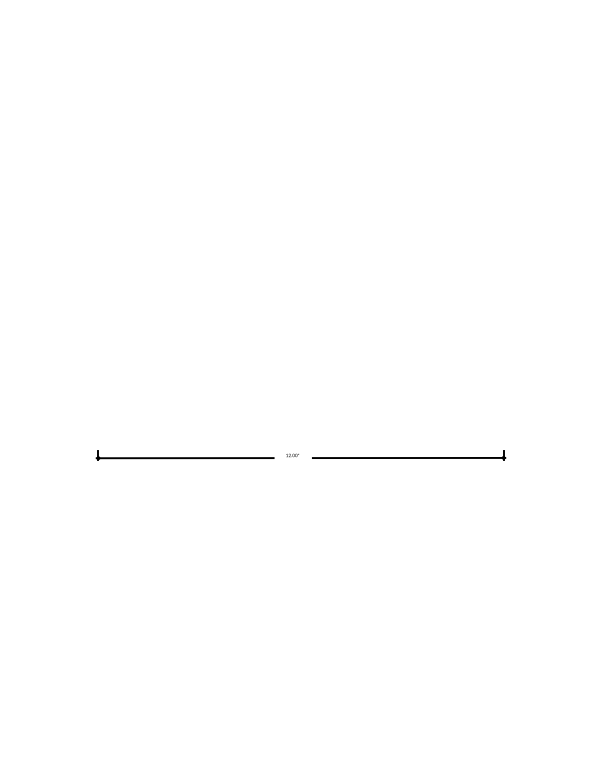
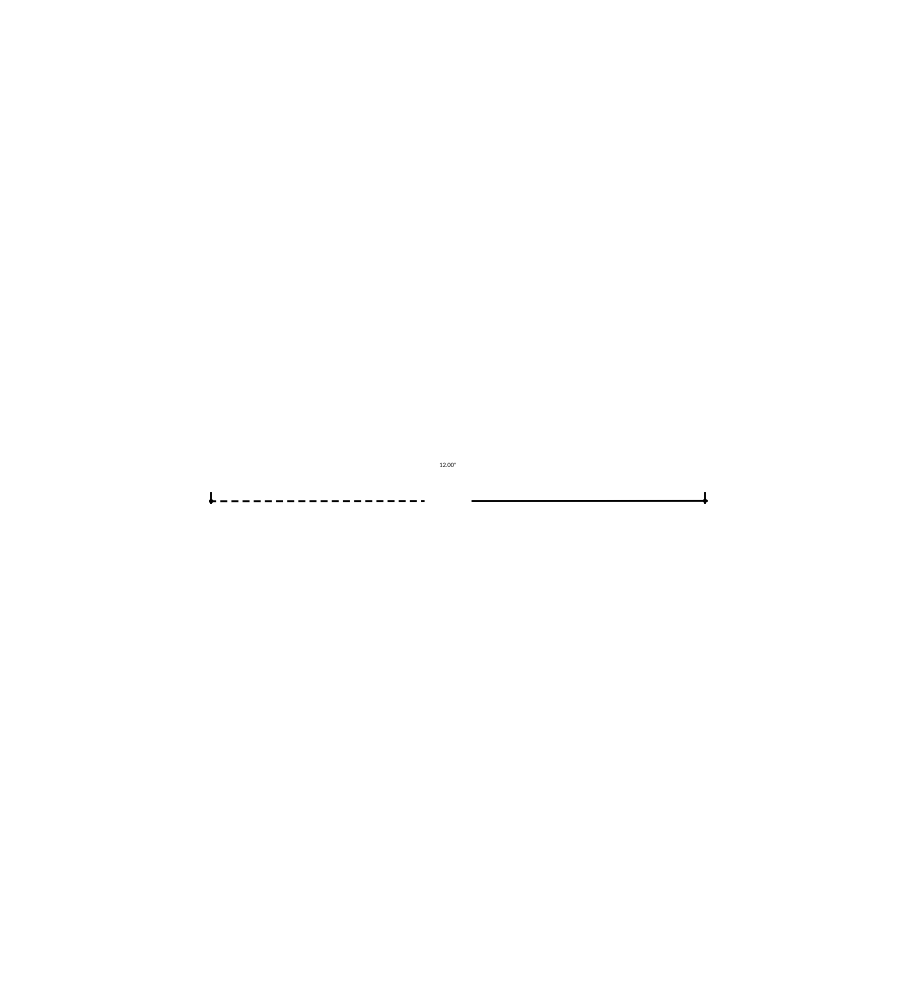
text: (292, 455) -> (447, 464), moved
line: (184, 458) -> (316, 501), solid -> dashed

